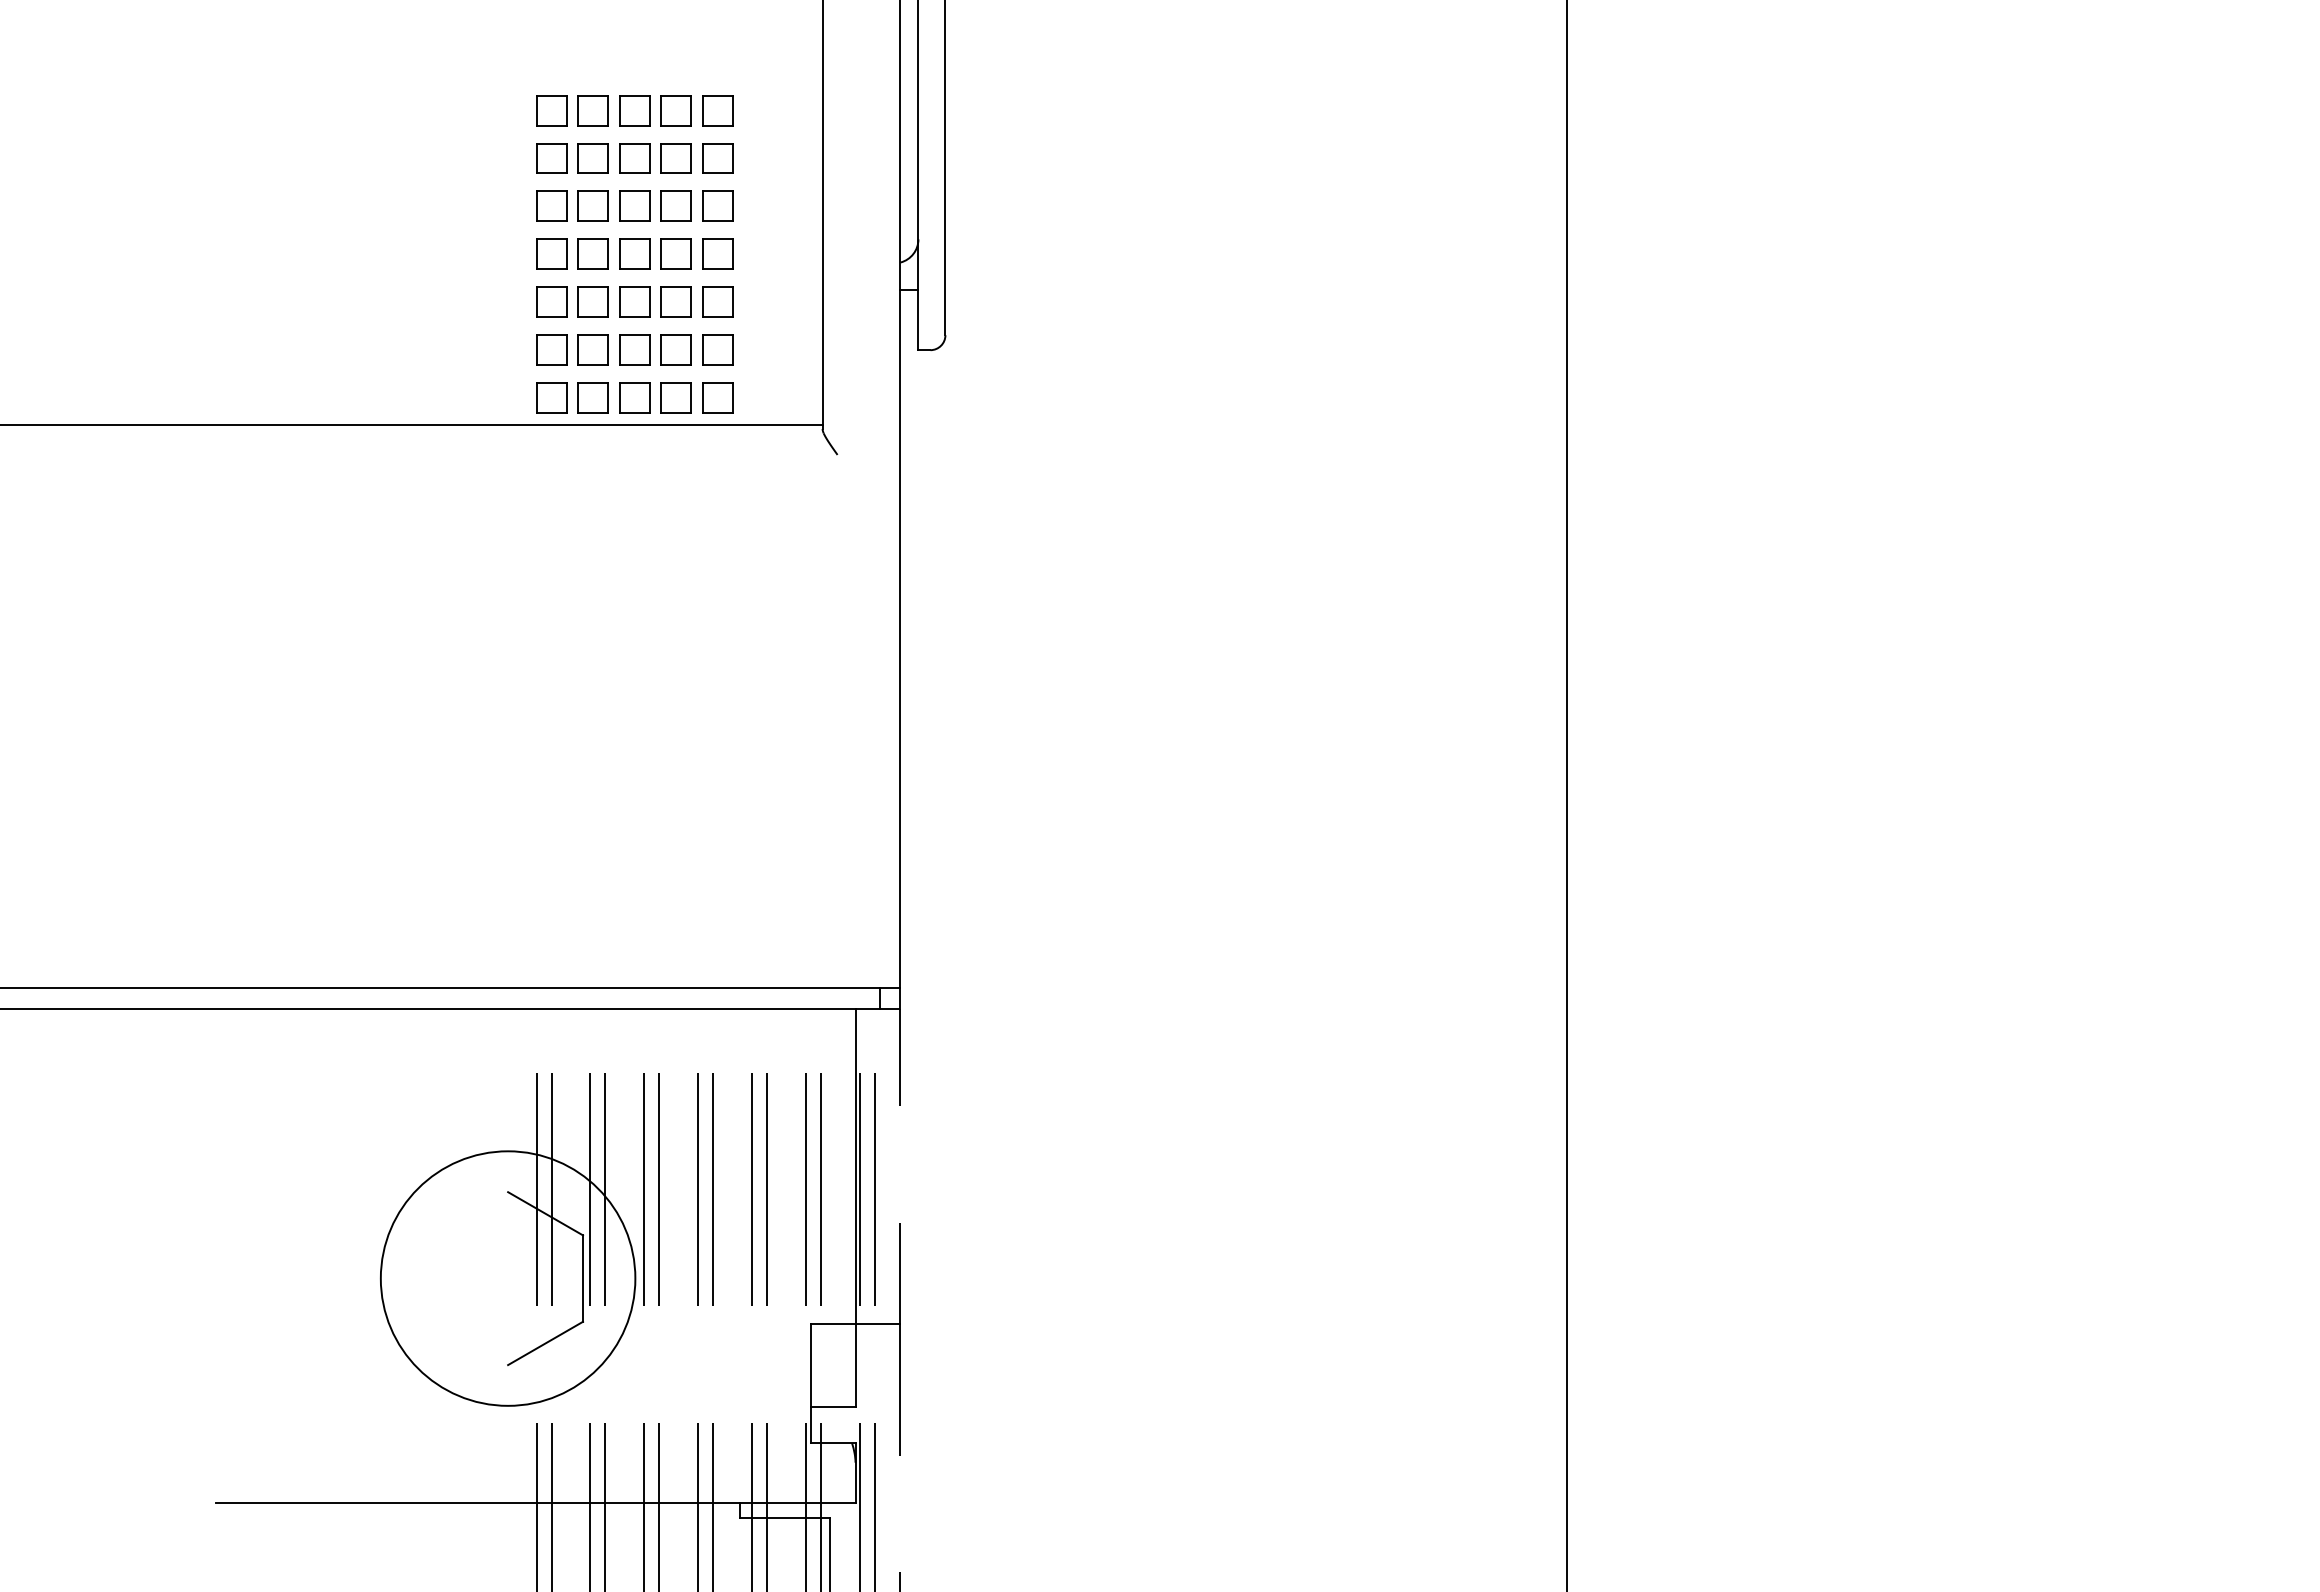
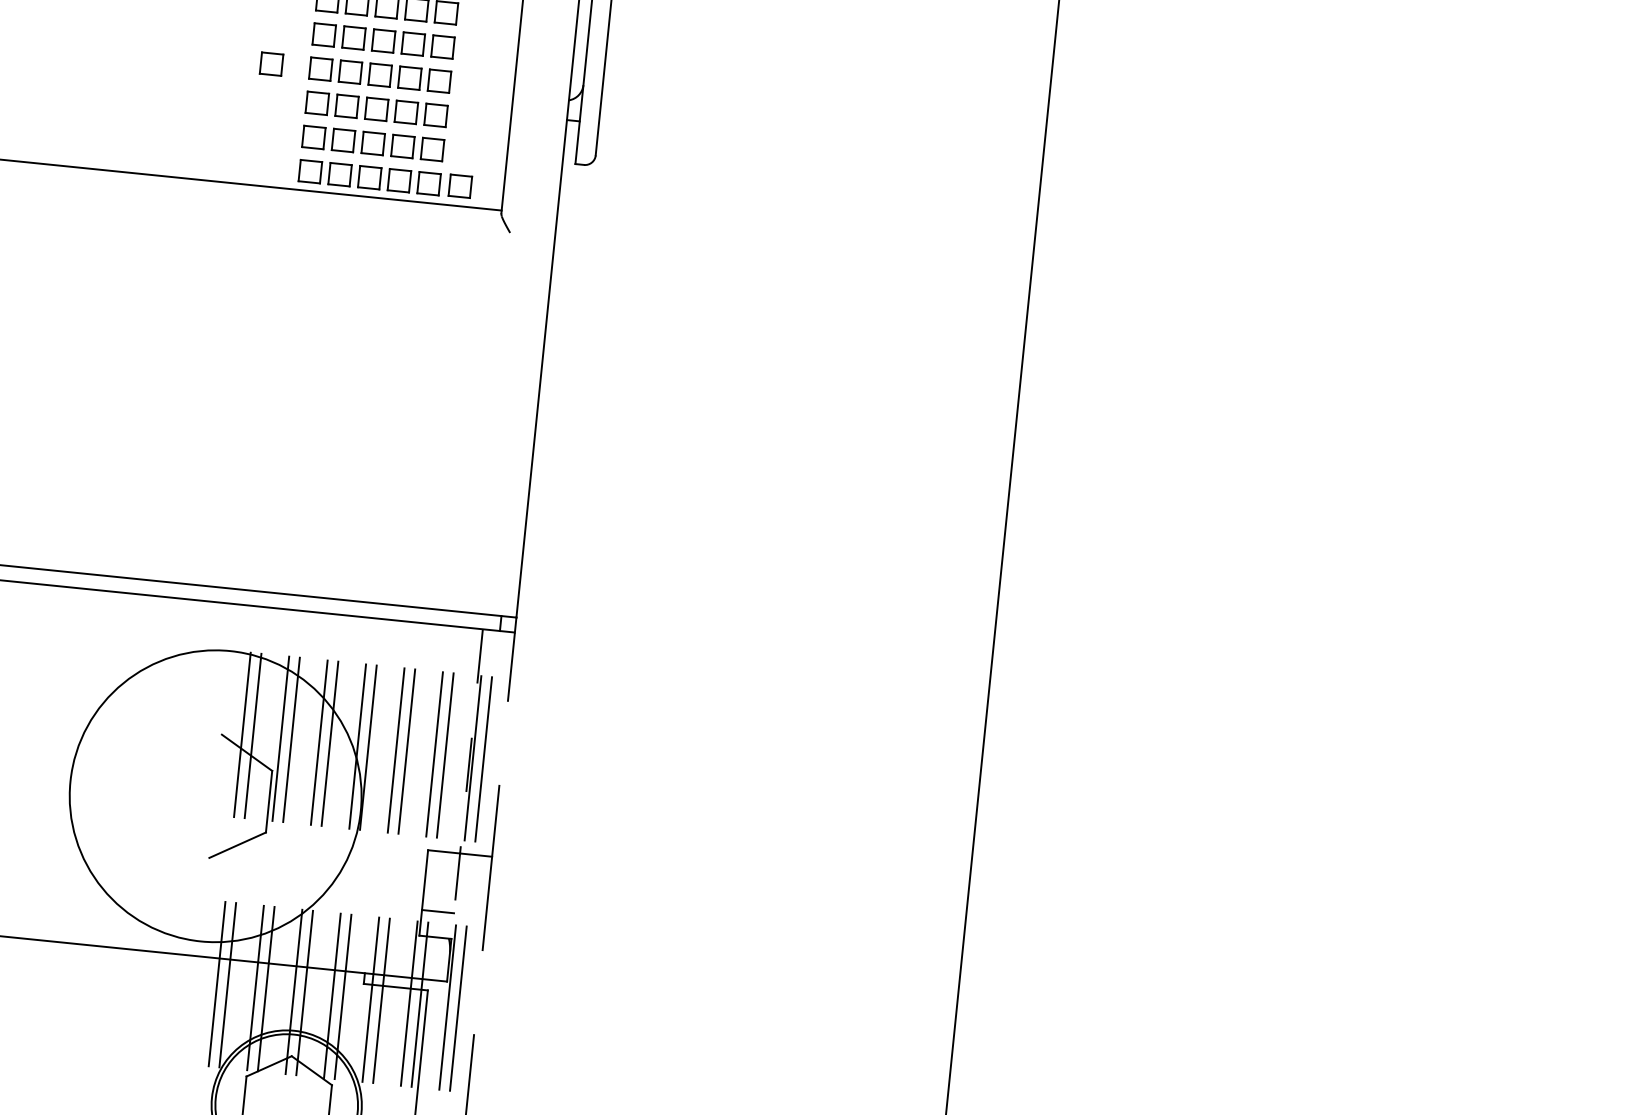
part: (482, 253) -> (271, 63), added
part: (761, 396) -> (460, 185), added
line: (855, 1208) -> (468, 771), solid -> dashed
circle: (507, 1278) -> (215, 796), size x1.6

